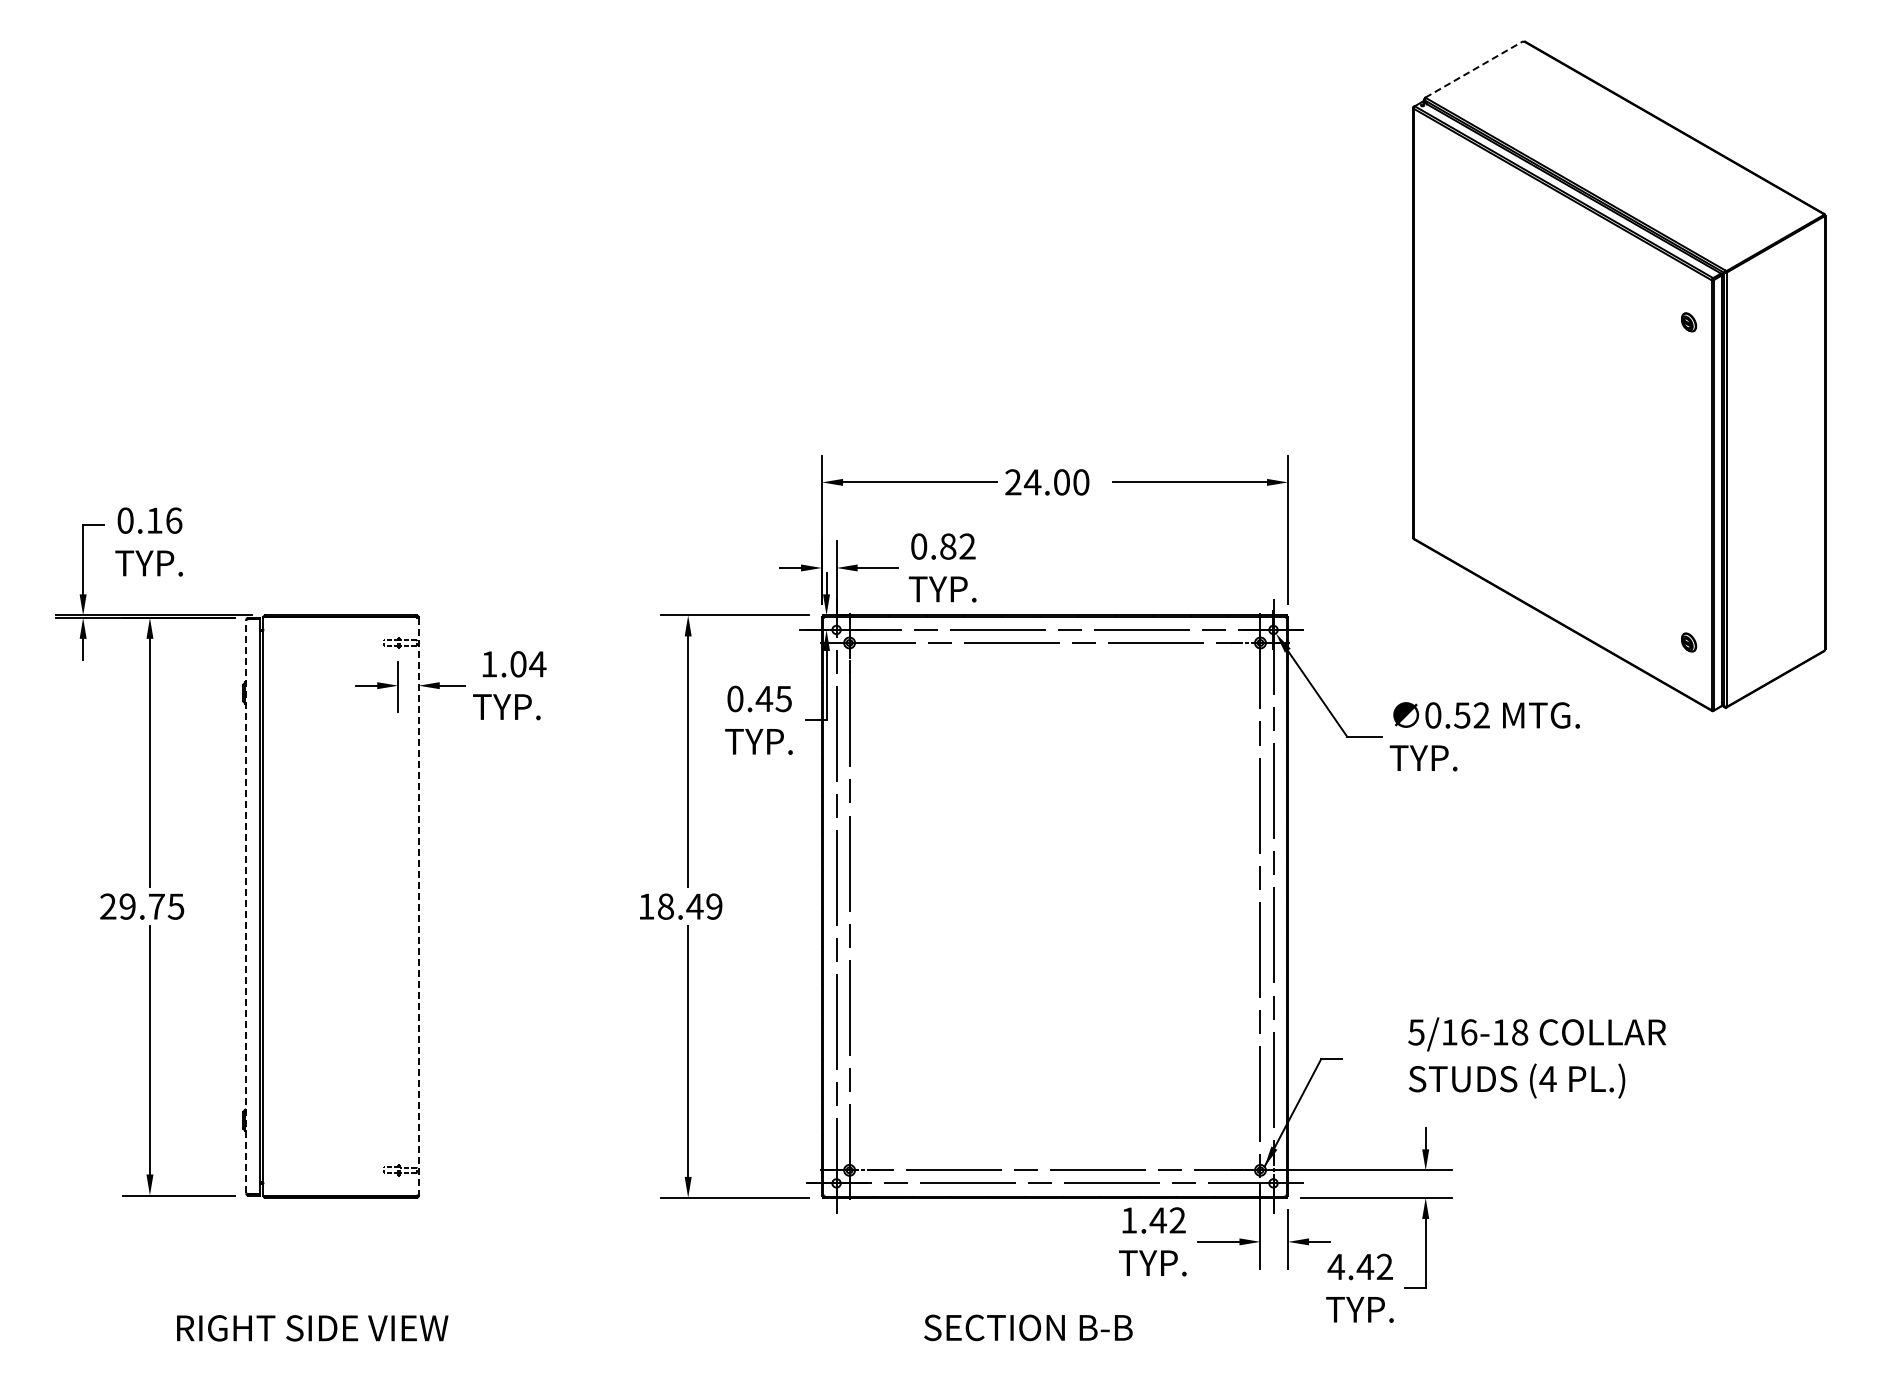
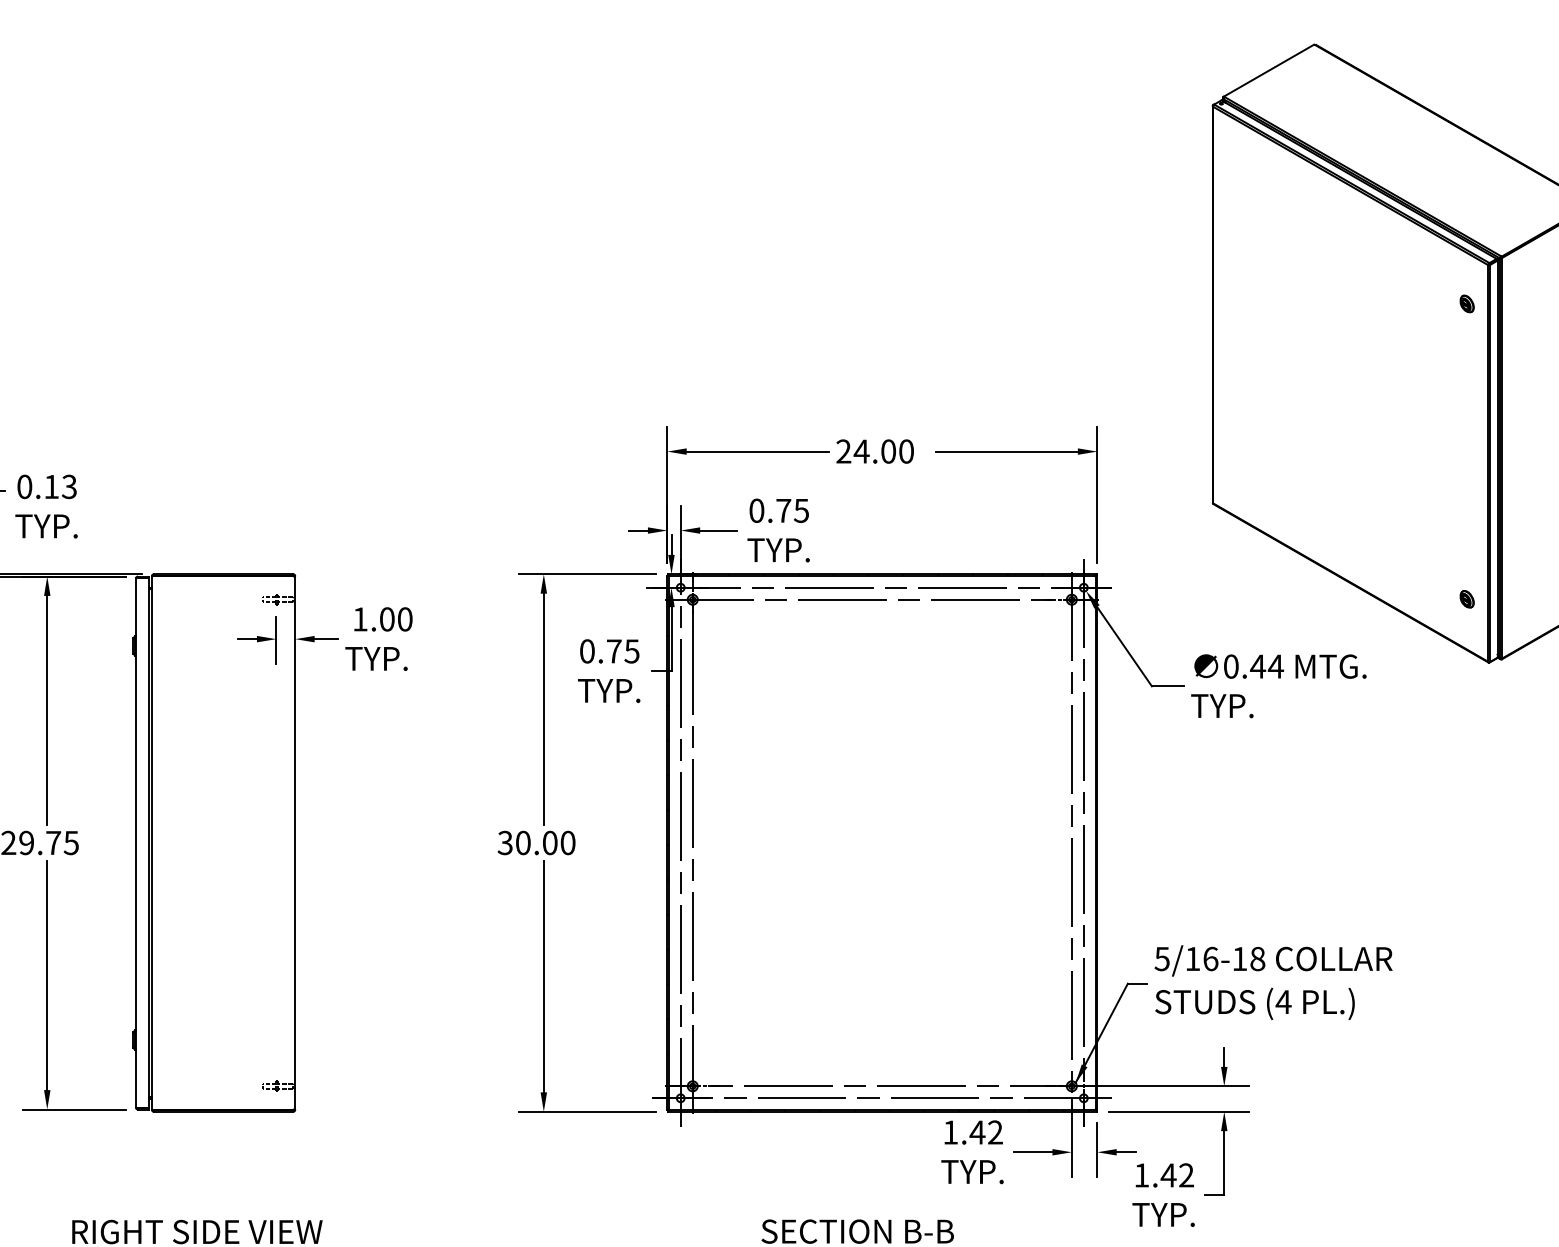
line: (1474, 69) -> (1269, 70), dashed -> solid
text: (173, 520) -> (68, 486), 0.16 -> 0.13
text: (957, 546) -> (792, 510), 0.82 -> 0.75
text: (537, 664) -> (404, 619), 1.04 -> 1.00
text: (764, 698) -> (614, 650), 0.45 -> 0.75
text: (1471, 715) -> (1266, 666), 0.52 -> 0.44
line: (246, 906) -> (136, 842), dashed -> solid
line: (418, 906) -> (295, 842), dashed -> solid
text: (680, 906) -> (536, 842), 18.49 -> 30.00
text: (1536, 1057) -> (1272, 982), moved
text: (1335, 1266) -> (1141, 1175), 4.42 -> 1.42

